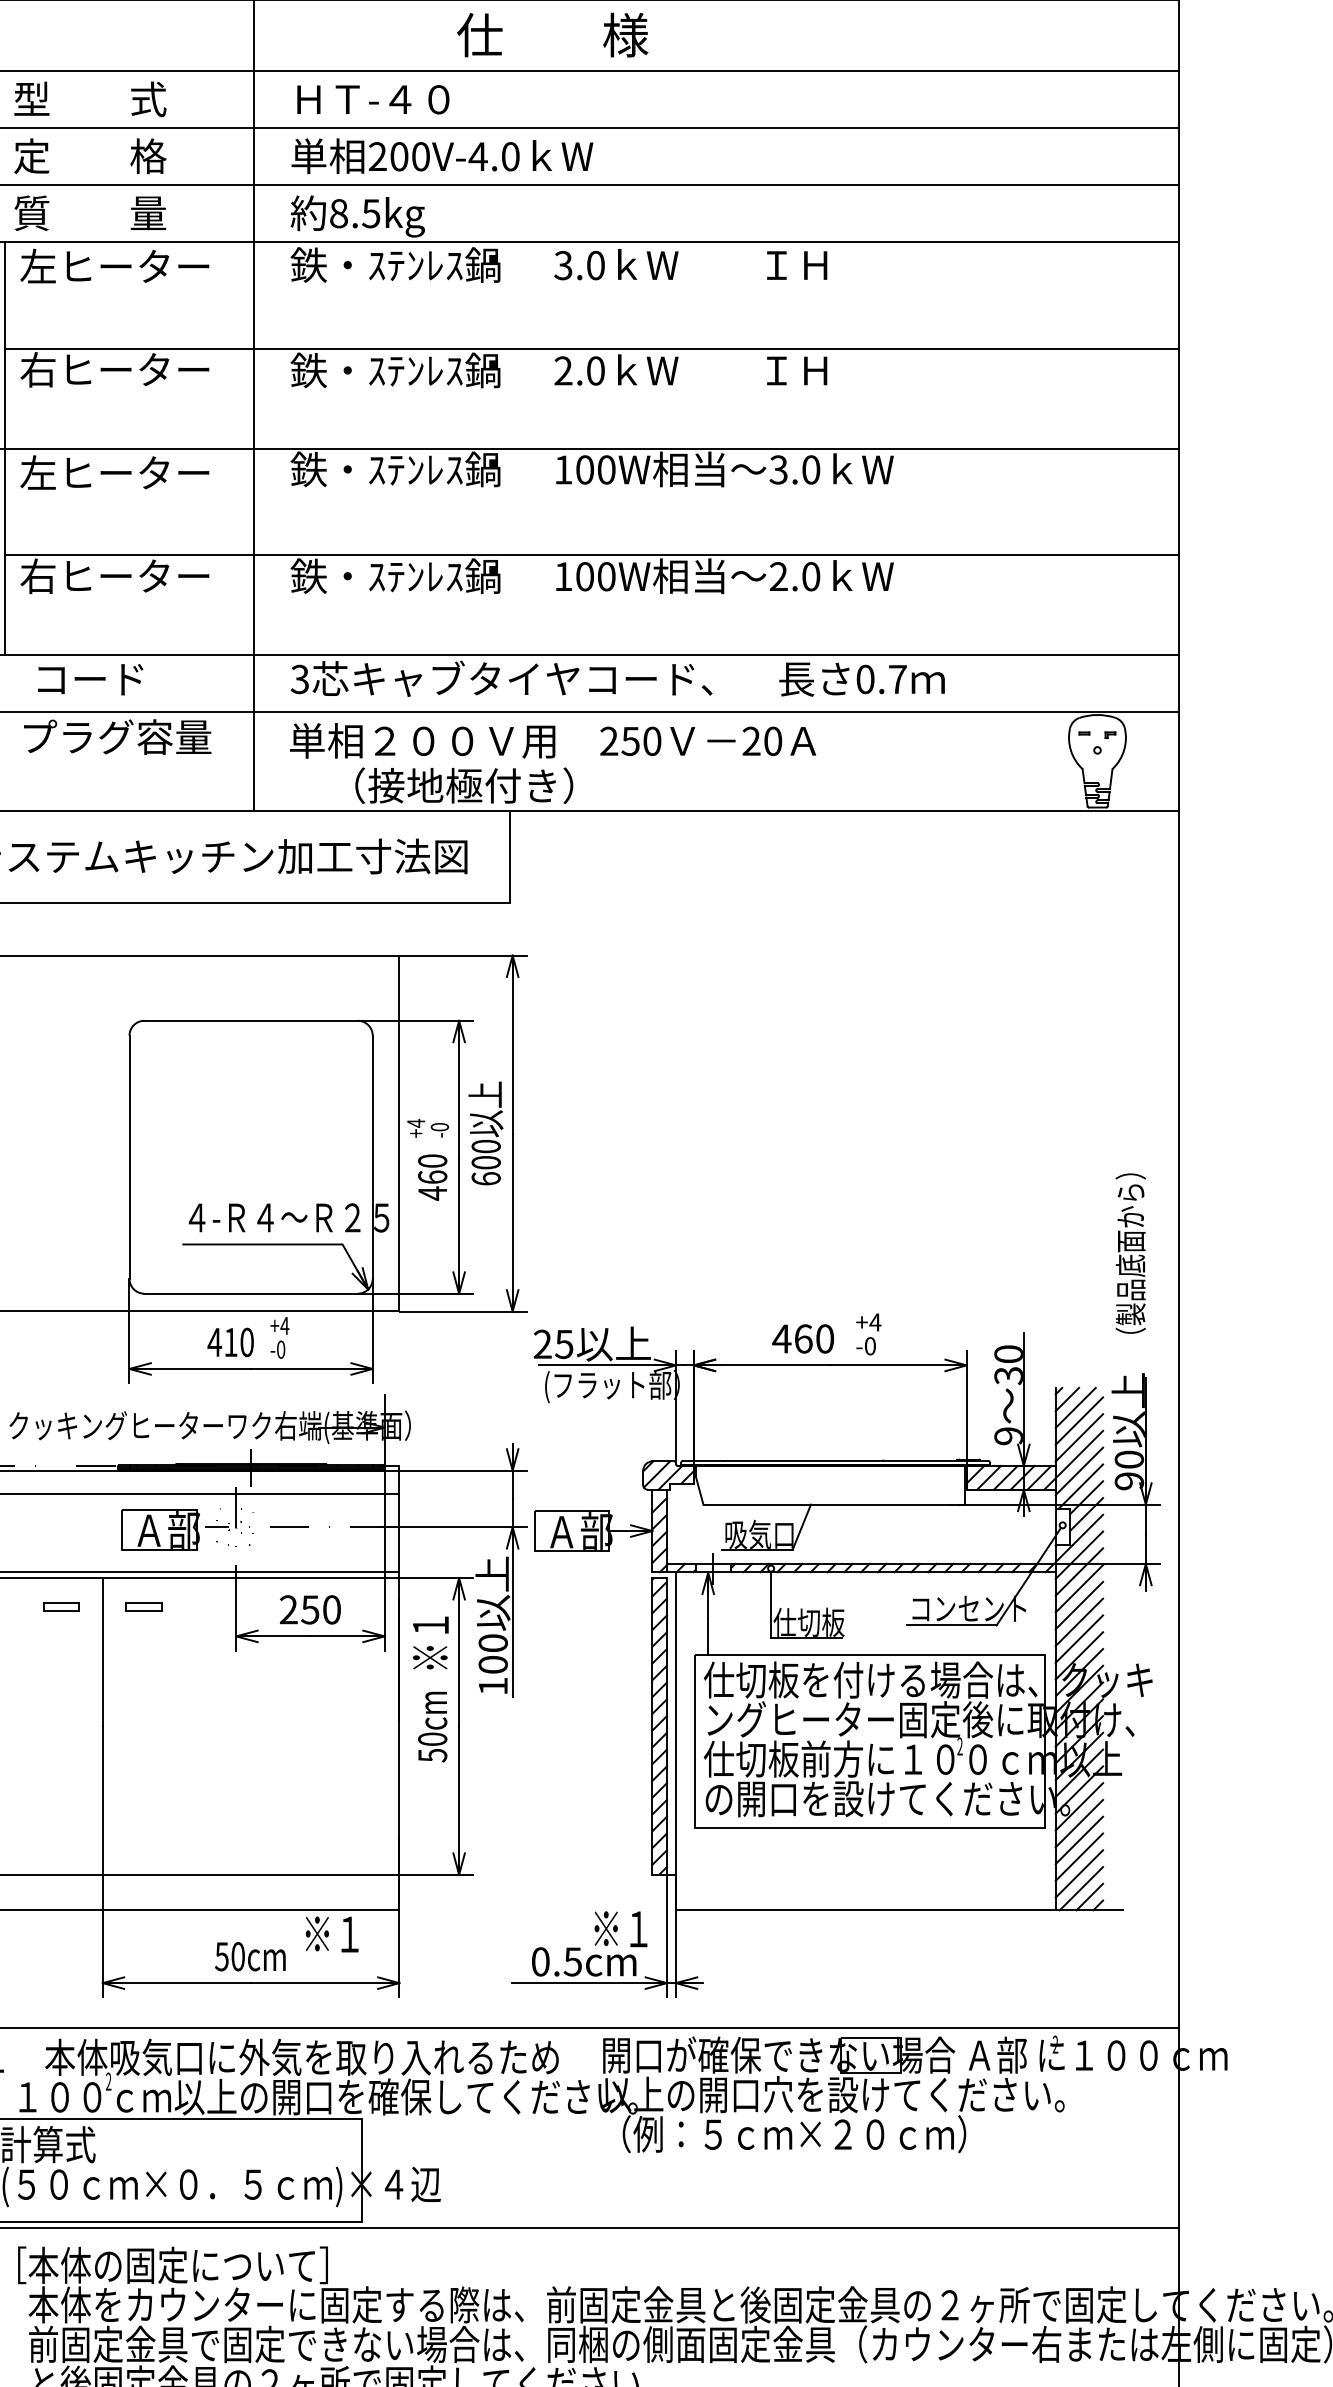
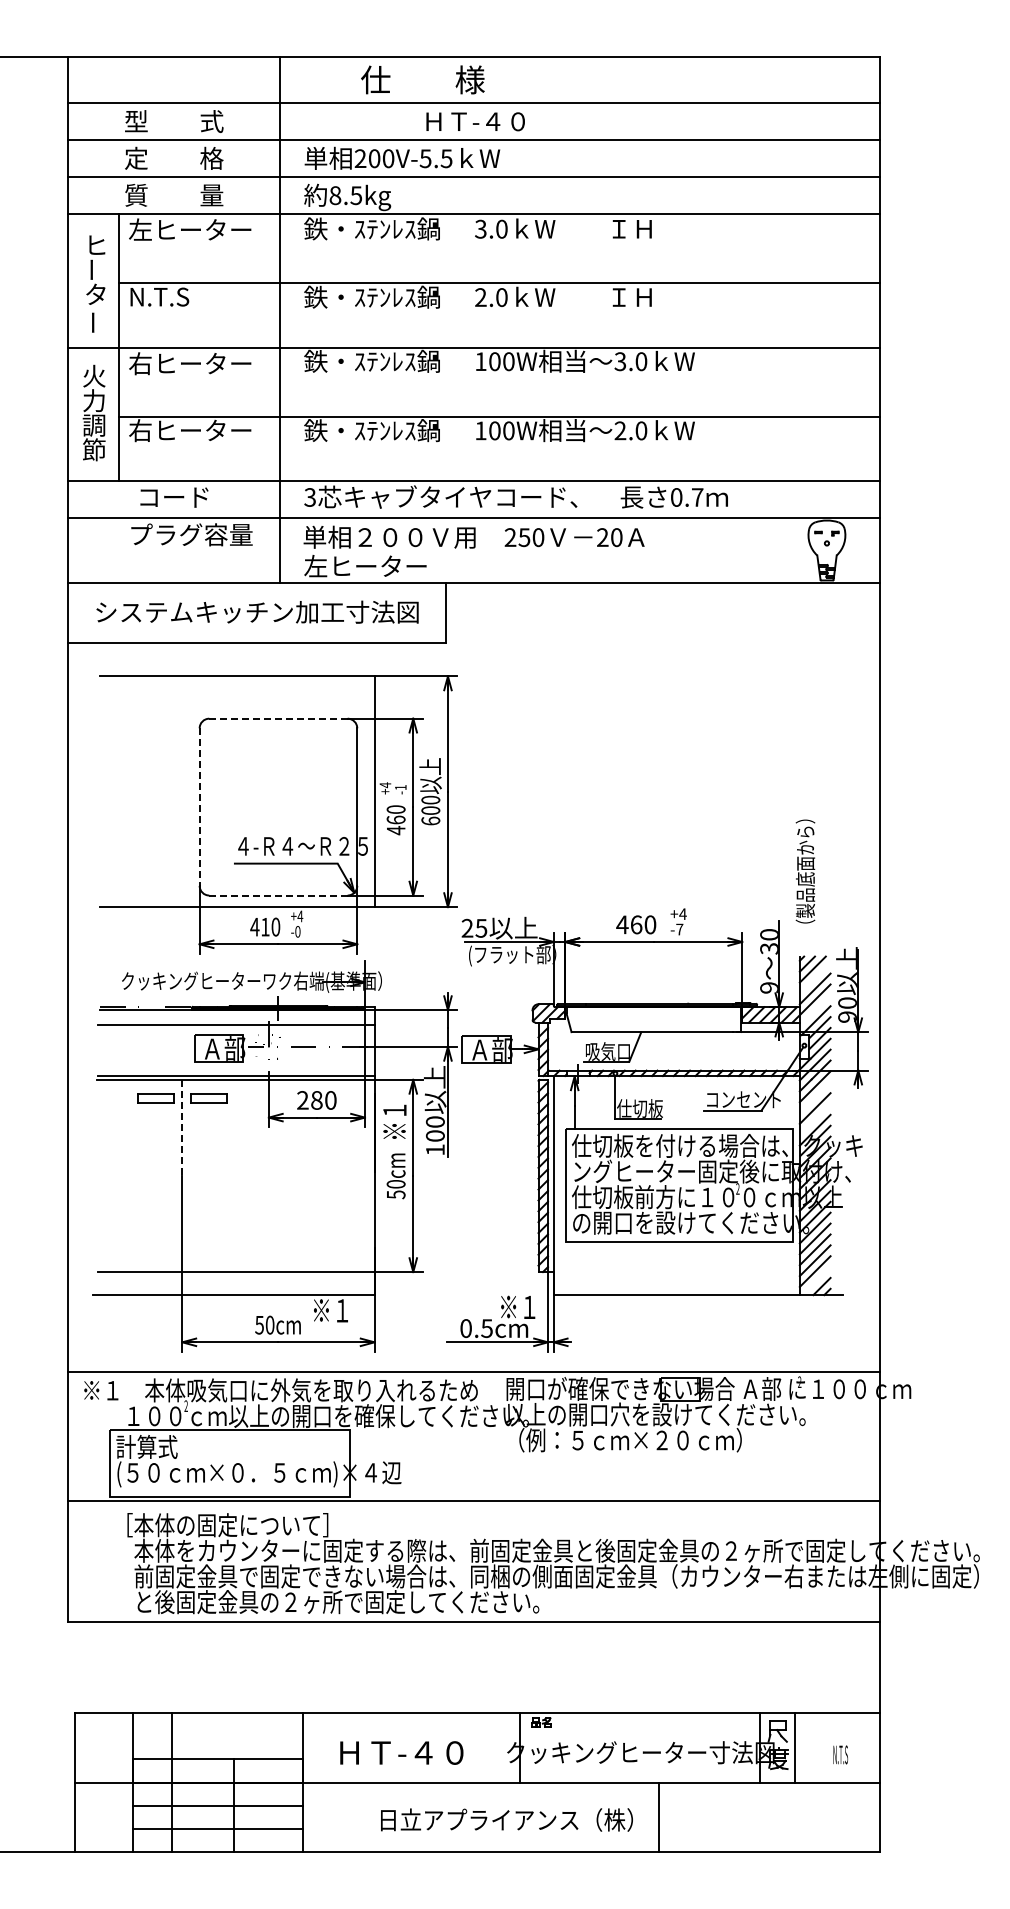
text: (552, 34) -> (422, 79), moved
text: (373, 99) -> (475, 121), moved
text: (493, 156) -> (435, 158), 200V-4.0 -> 200V-5.5
text: (115, 369) -> (190, 296), 右ヒーター -> N.T.S
text: (38, 472) -> (140, 363), 左ヒーター -> 右ヒーター
text: (431, 785) -> (395, 566), （接地極付き） -> 左ヒーター
line: (249, 1020) -> (277, 718), solid -> dashed
text: (439, 1126) -> (400, 787), -0 -> -1
line: (129, 1157) -> (199, 807), solid -> dashed
text: (1130, 1253) -> (805, 871), moved
line: (251, 1293) -> (278, 895), solid -> dashed
text: (869, 1346) -> (679, 929), -0 -> -7
line: (1078, 1420) -> (814, 977), removed
line: (1078, 1471) -> (814, 1010), removed
line: (1078, 1605) -> (814, 1097), removed
part: (61, 1606) -> (155, 1098), size x1.6
part: (143, 1606) -> (208, 1098), size x1.6
text: (309, 1609) -> (316, 1100), 250 -> 280
line: (1078, 1639) -> (814, 1119), removed
line: (103, 1651) -> (182, 1127), solid -> dashed
line: (1081, 1889) -> (816, 1281), removed

